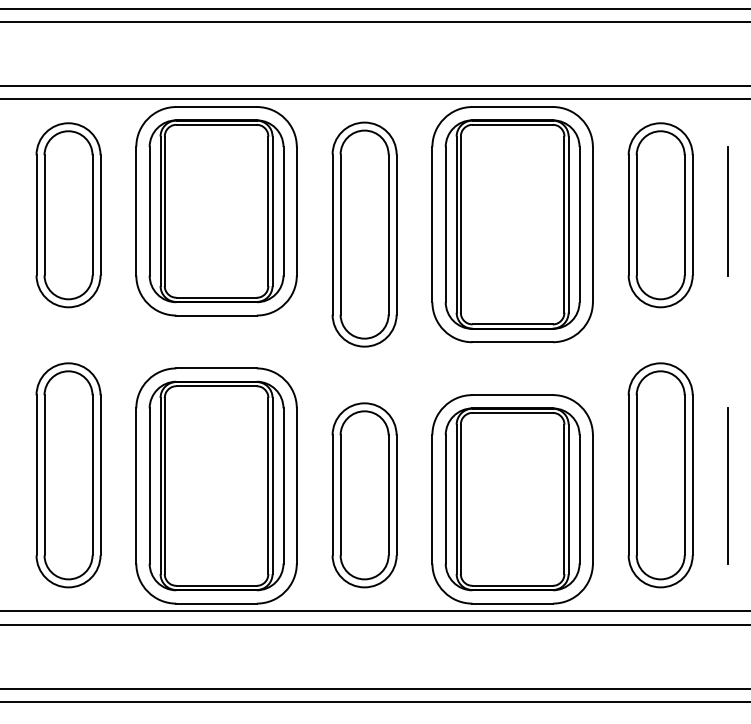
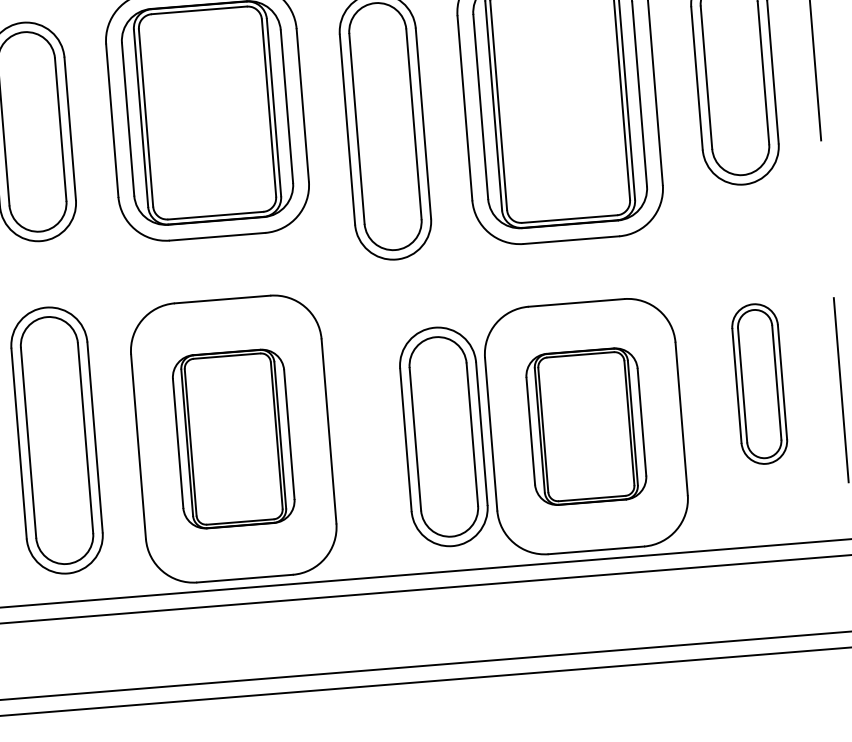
part: (660, 475) -> (759, 384), size x0.6
part: (216, 485) -> (233, 438), size x0.7
part: (364, 495) -> (443, 437), moved
part: (512, 499) -> (586, 426), size x0.7

